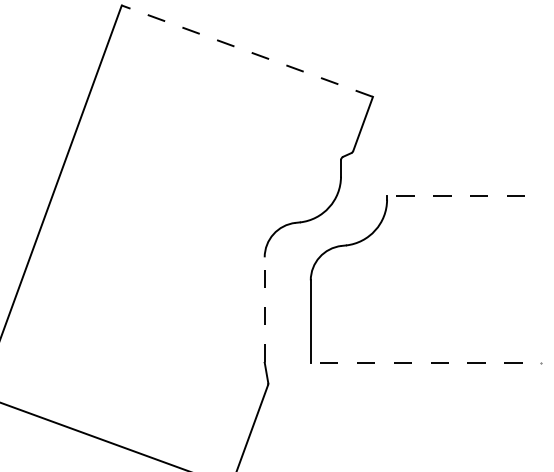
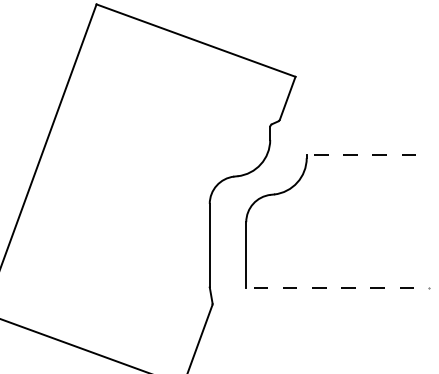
line: (247, 51) -> (196, 40), dashed -> solid
line: (264, 309) -> (209, 245), dashed -> solid

